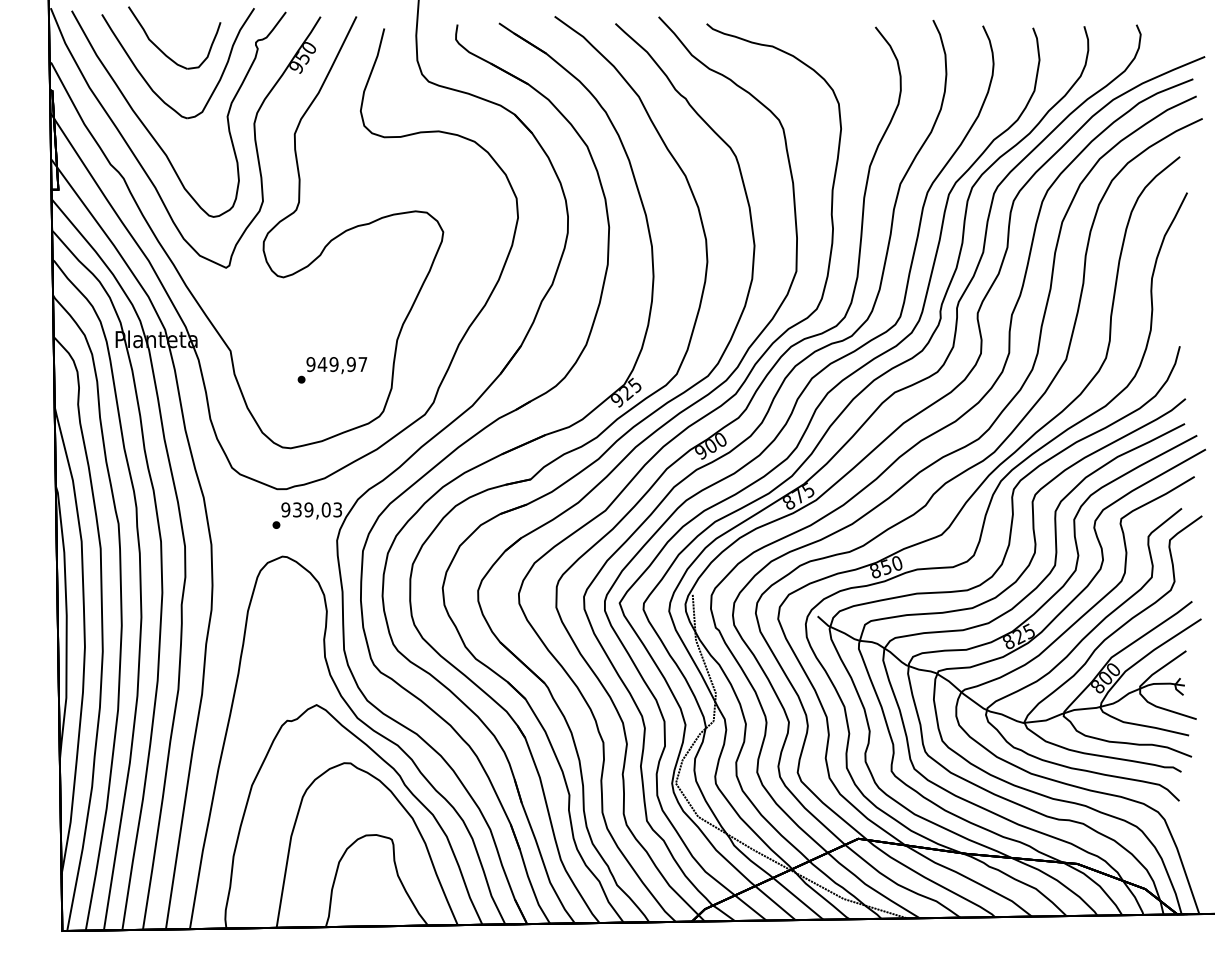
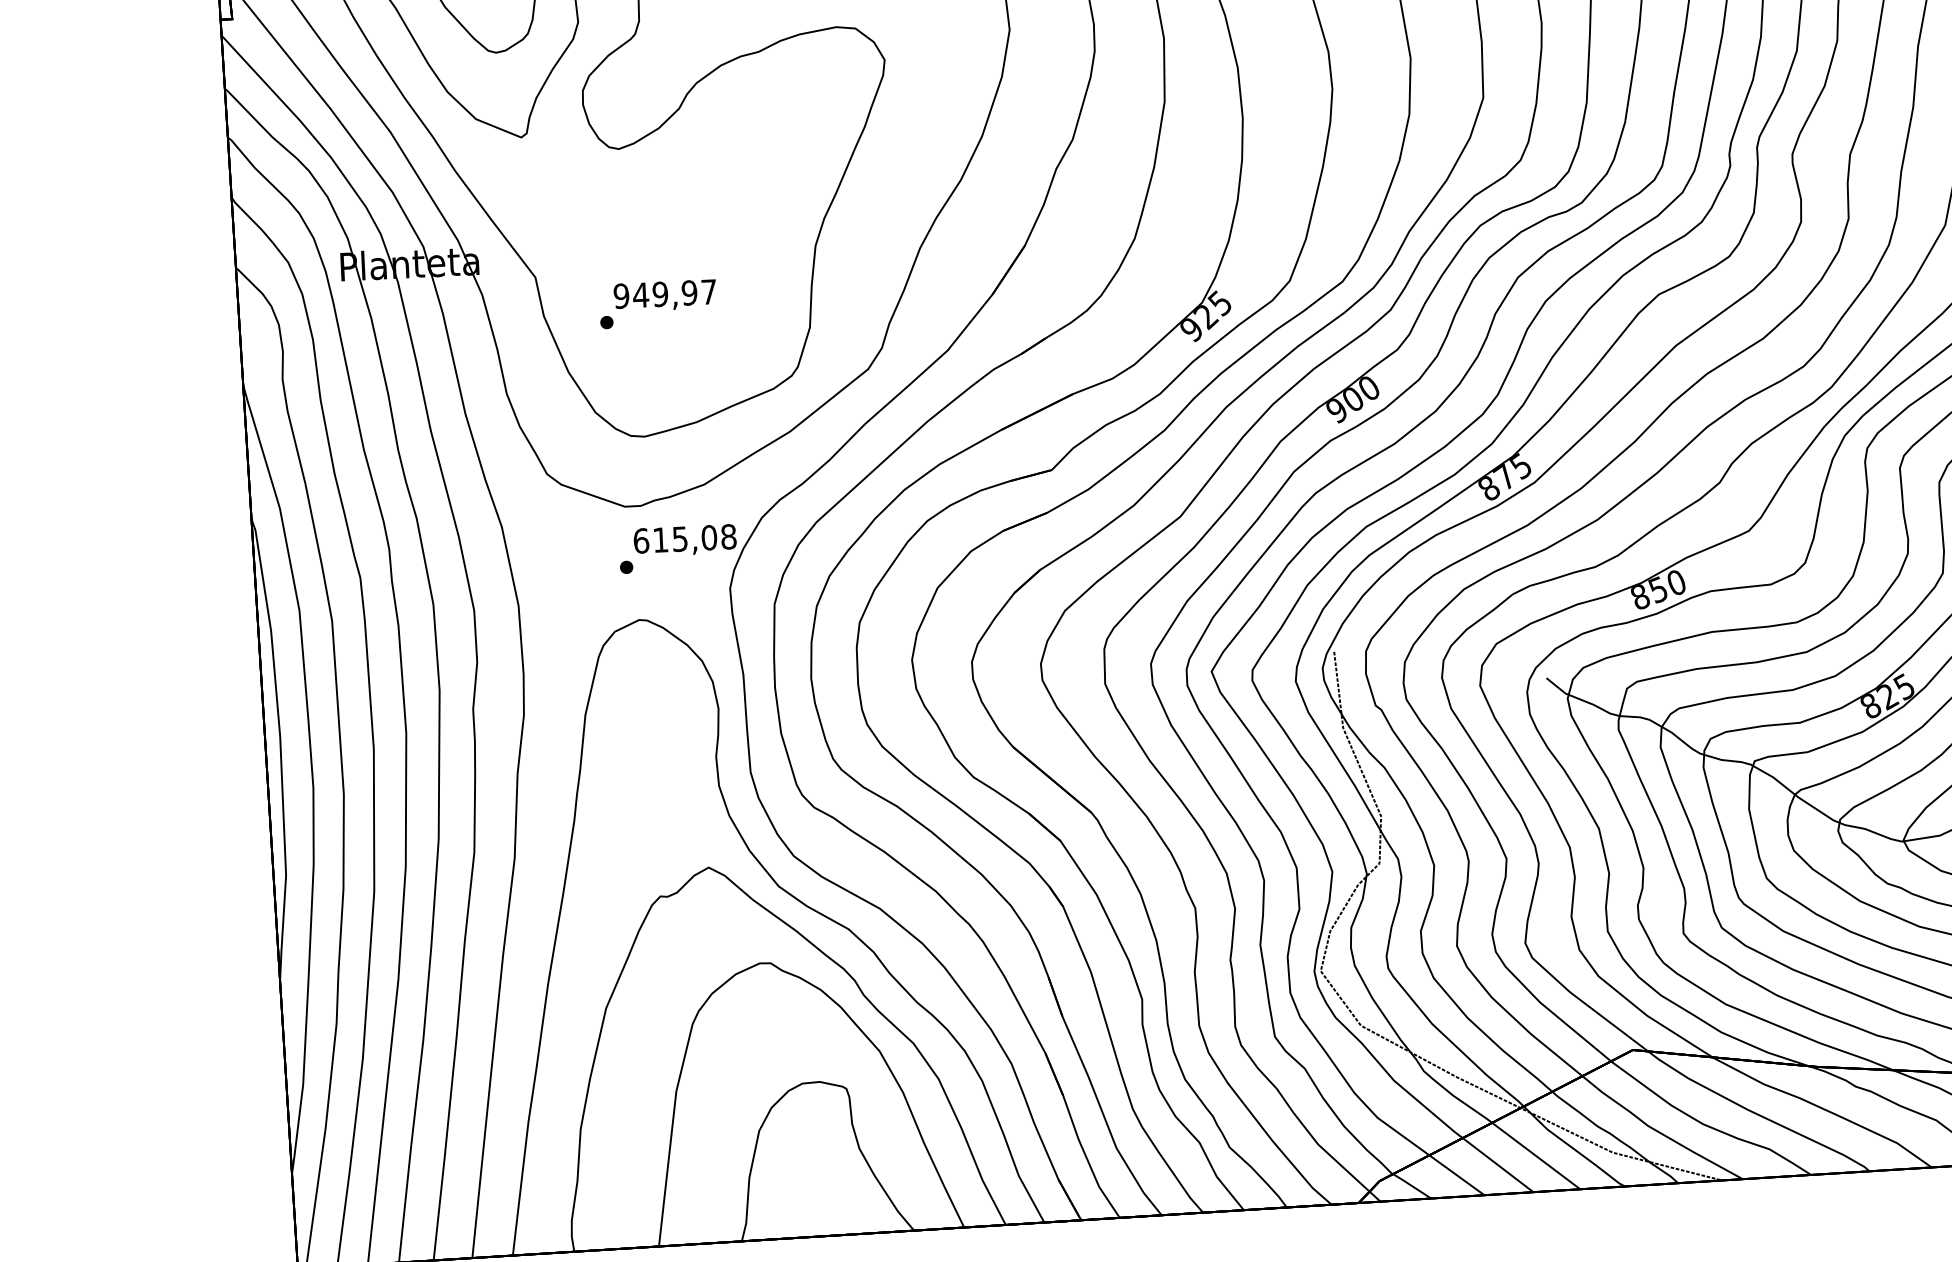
text: (332, 370) -> (658, 304), moved
text: (311, 509) -> (684, 538), 939,03 -> 615,08

